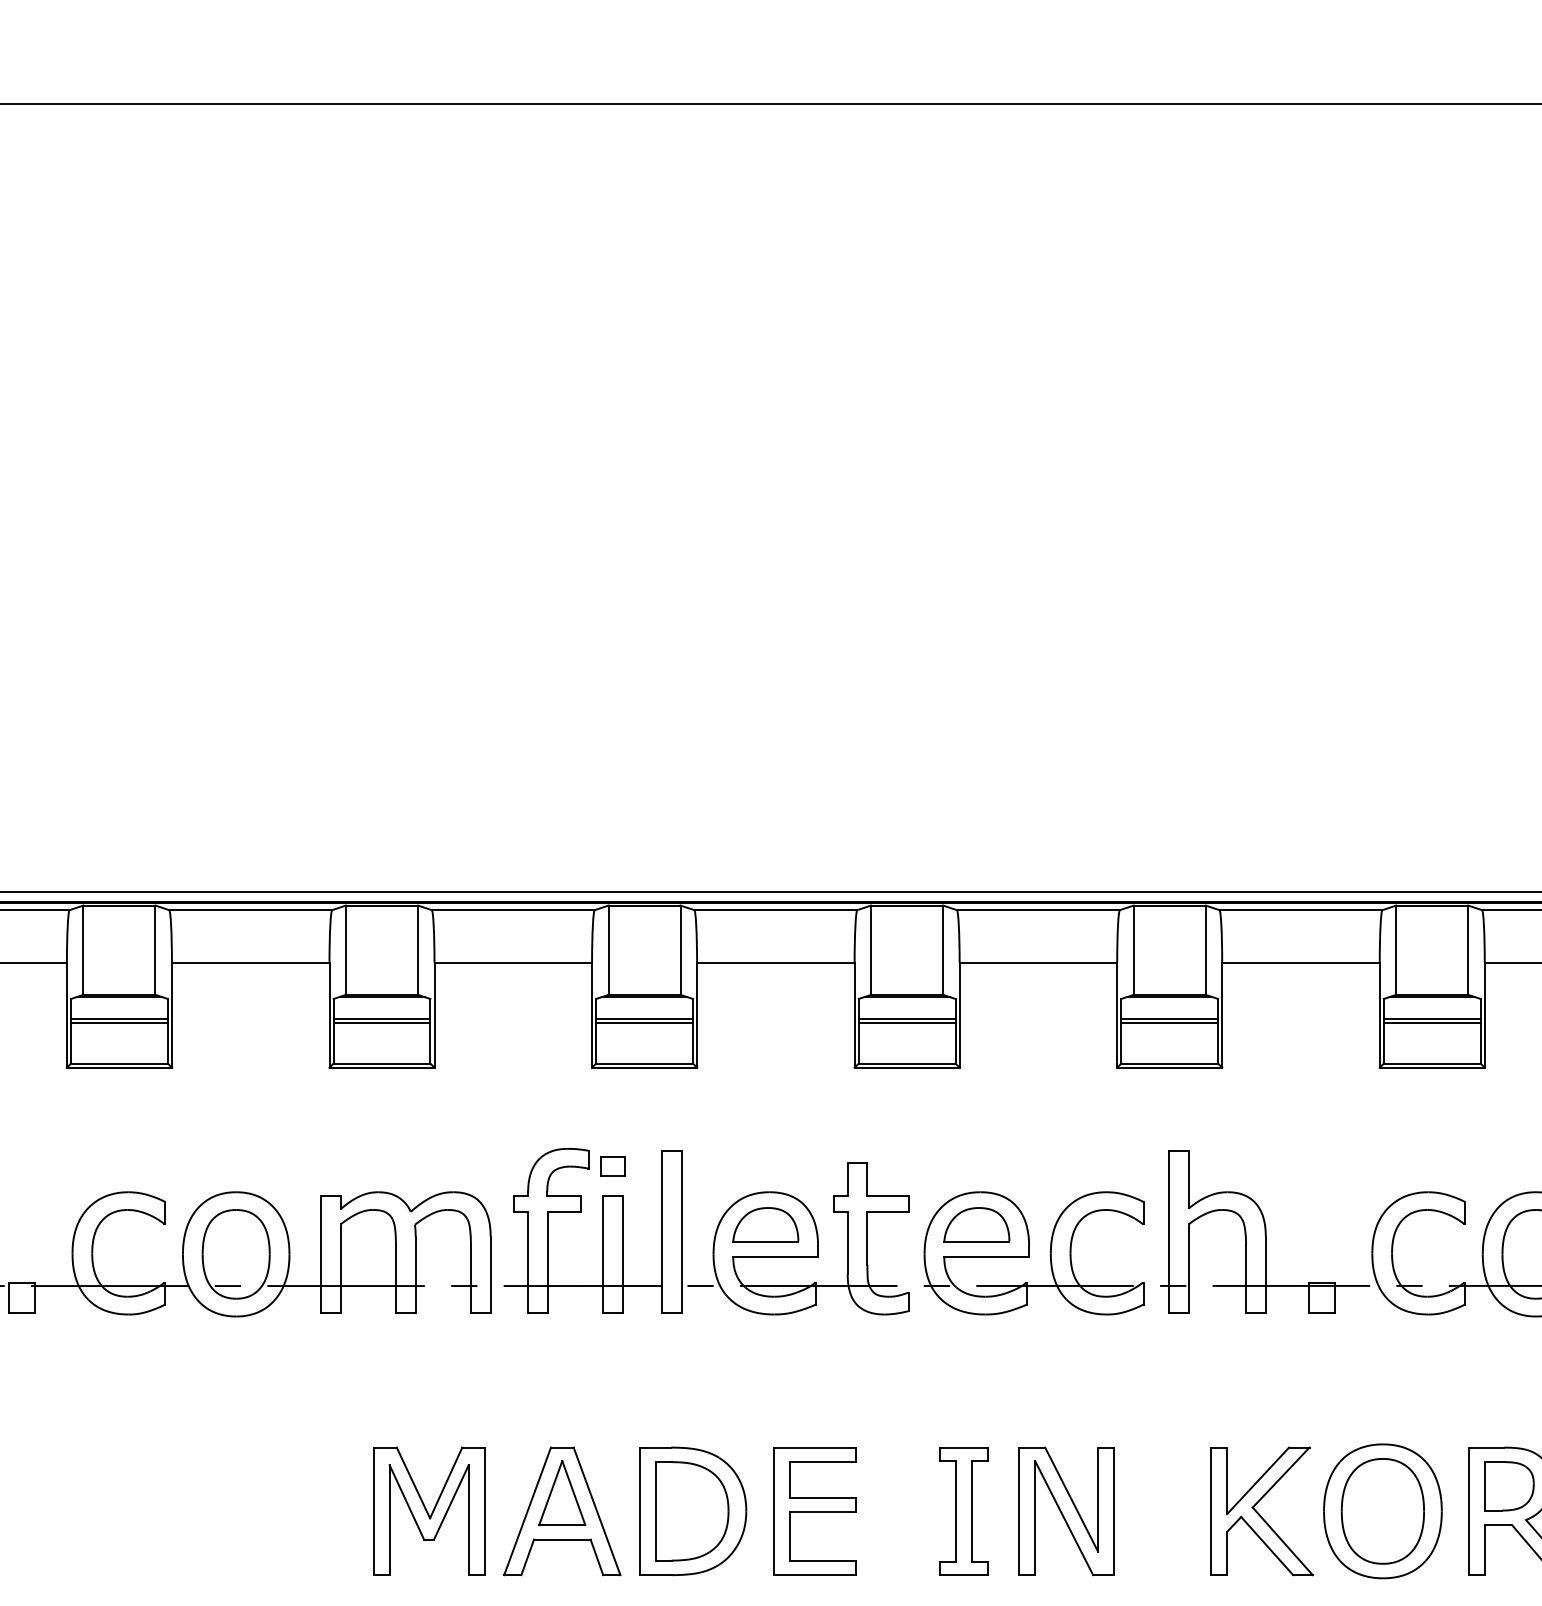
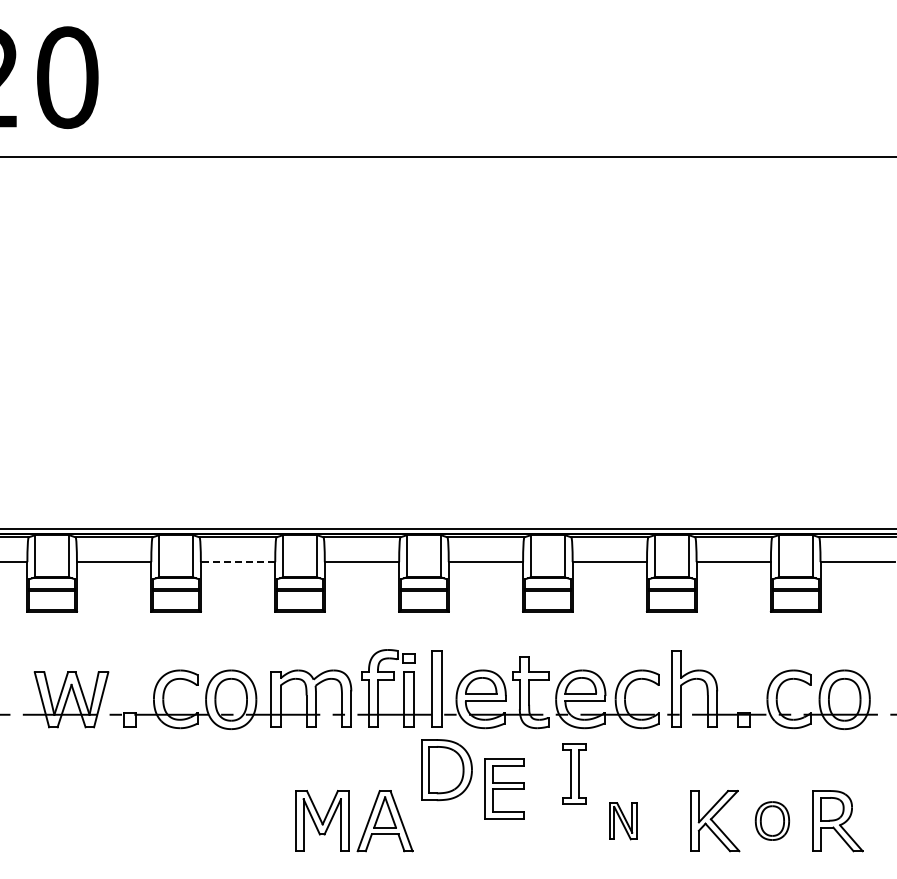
line: (249, 963) -> (237, 562), solid -> dashed
part: (815, 1510) -> (504, 788), moved
part: (963, 1510) -> (574, 773), moved
part: (1383, 1510) -> (772, 820), size x0.6
part: (692, 1512) -> (446, 770), moved
part: (1067, 1512) -> (623, 821), size x0.6

